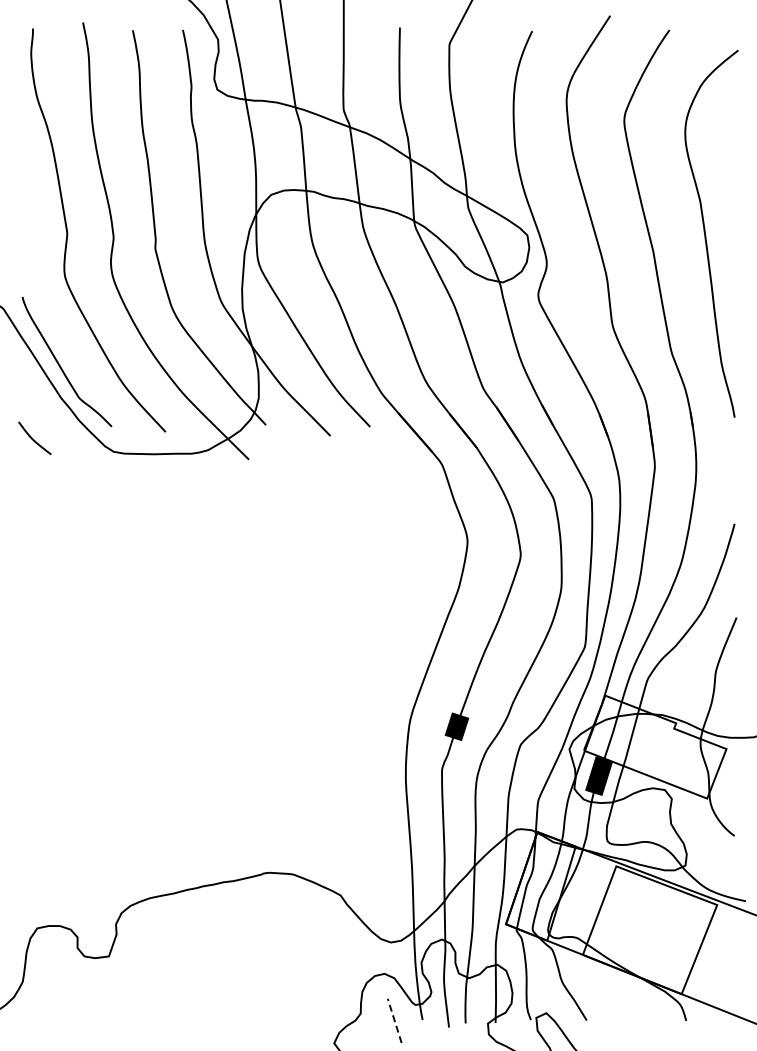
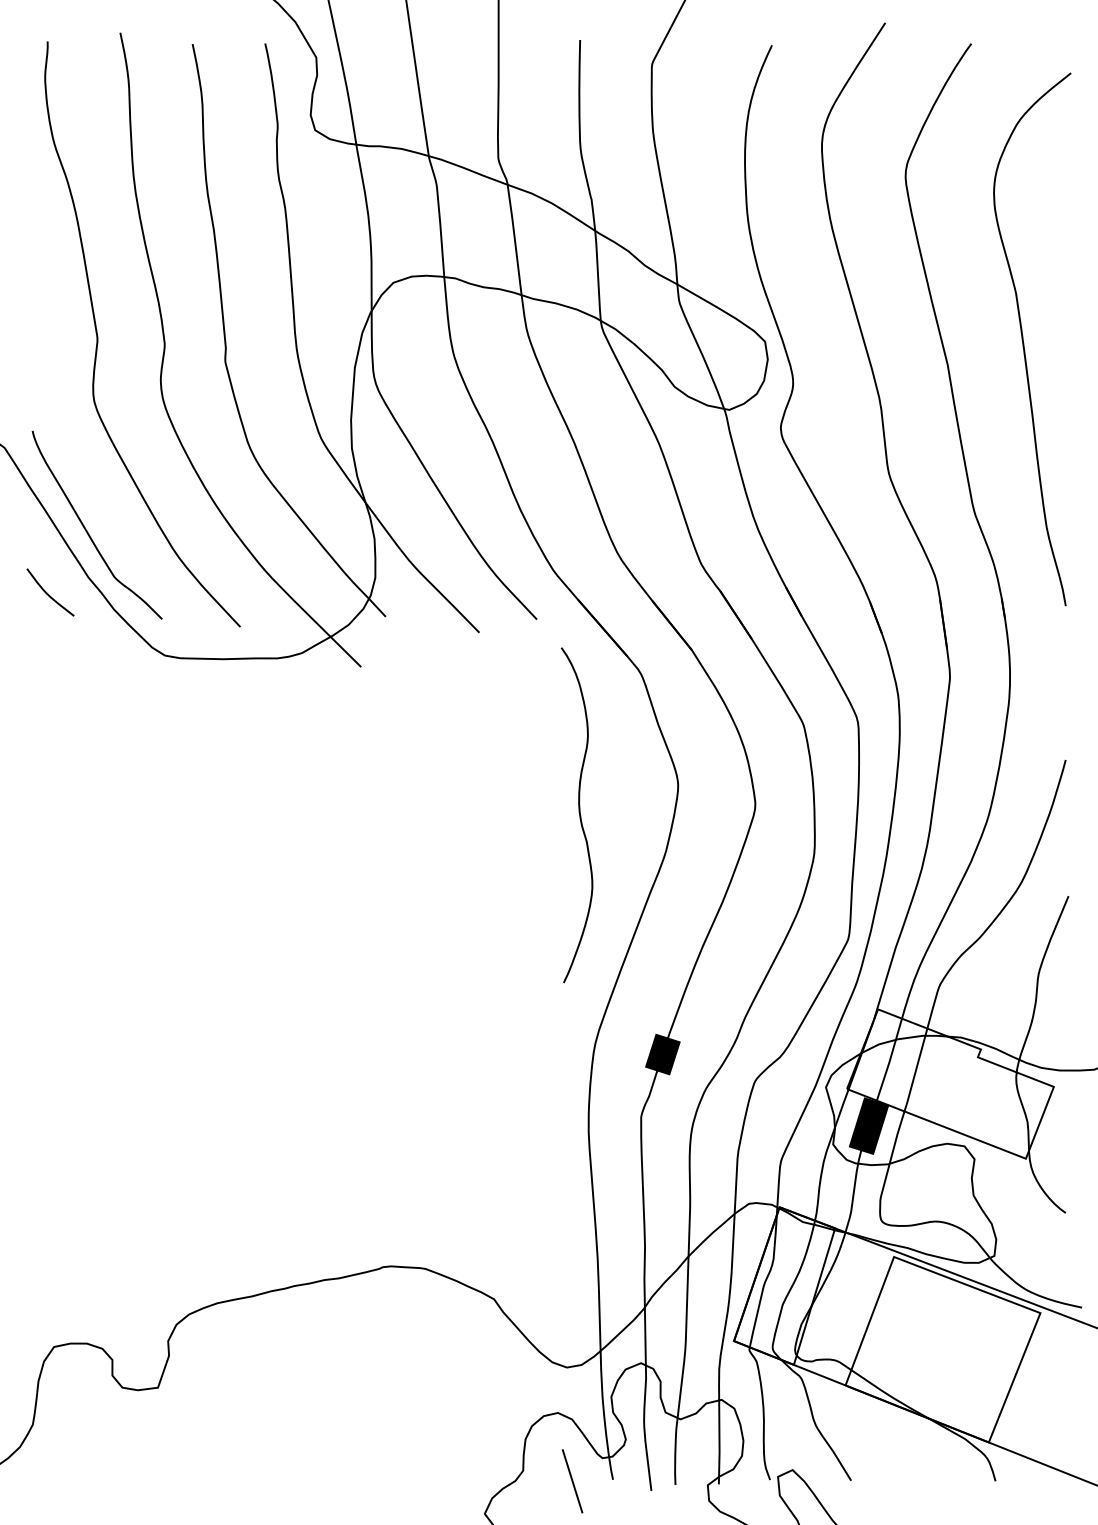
curve: (33, 438) -> (48, 592), moved
curve: (398, 560) -> (578, 813), added
line: (394, 1020) -> (572, 1480), dashed -> solid

